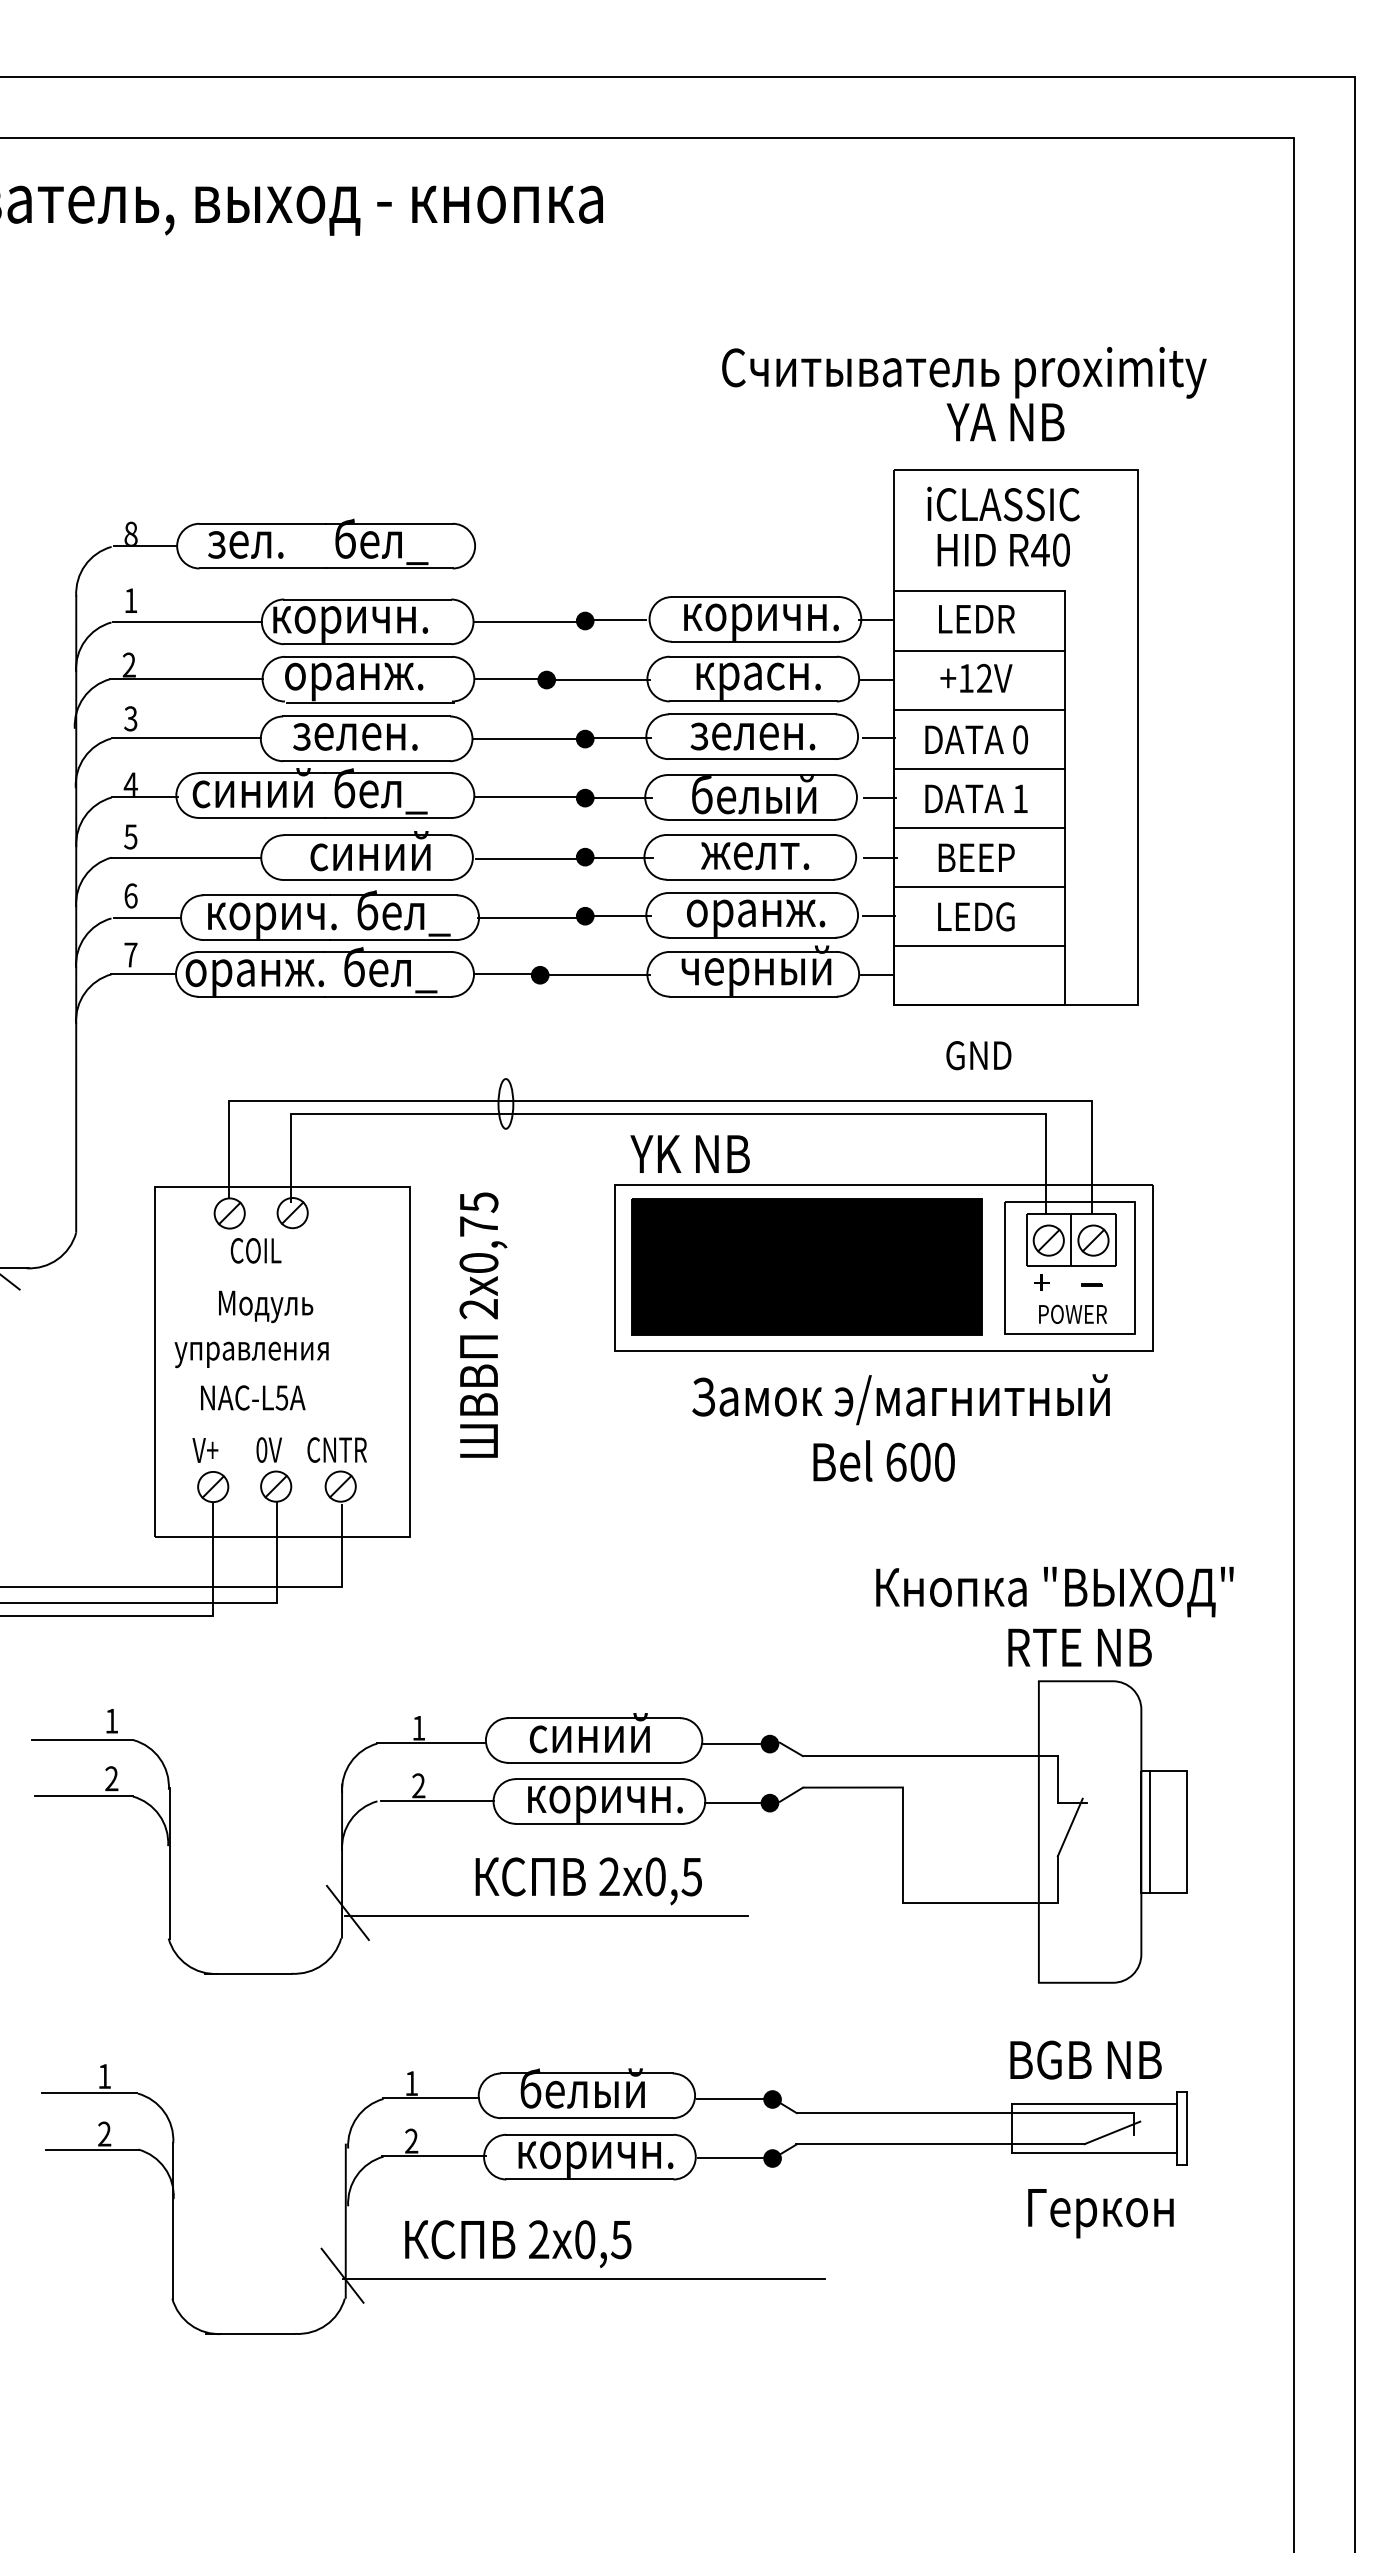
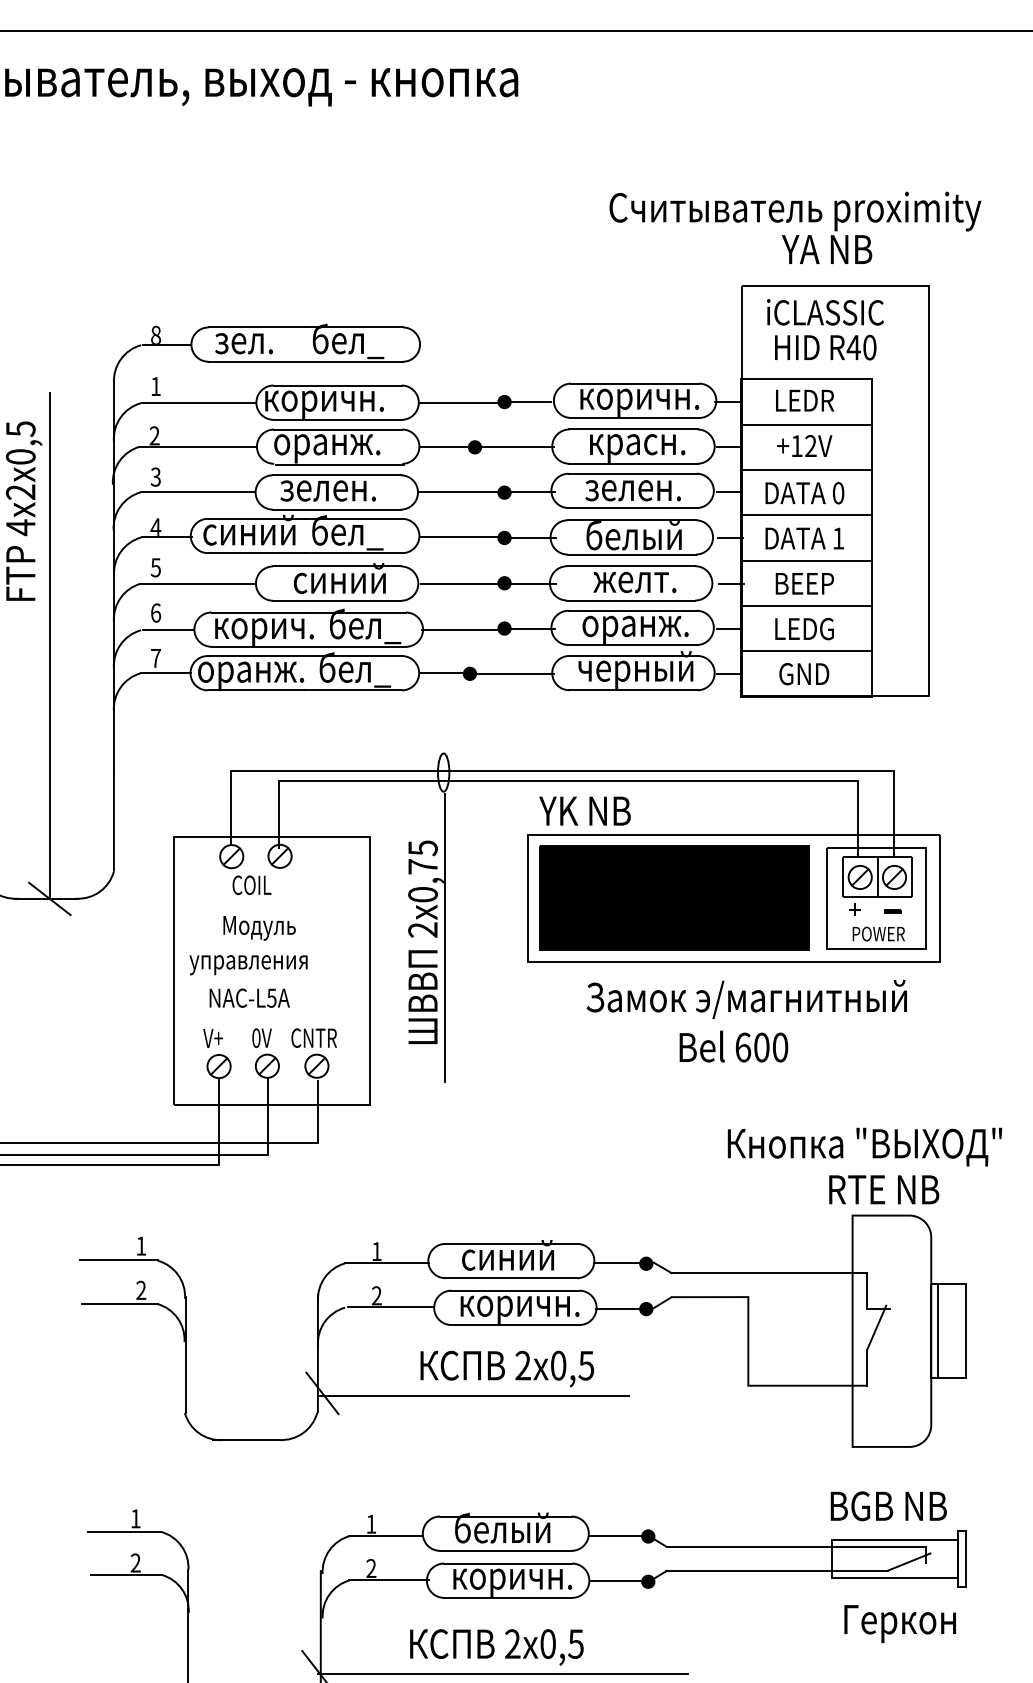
text: (978, 1055) -> (803, 674), moved
line: (507, 1319) -> (444, 938), added
text: (518, 2244) -> (497, 1647), moved

